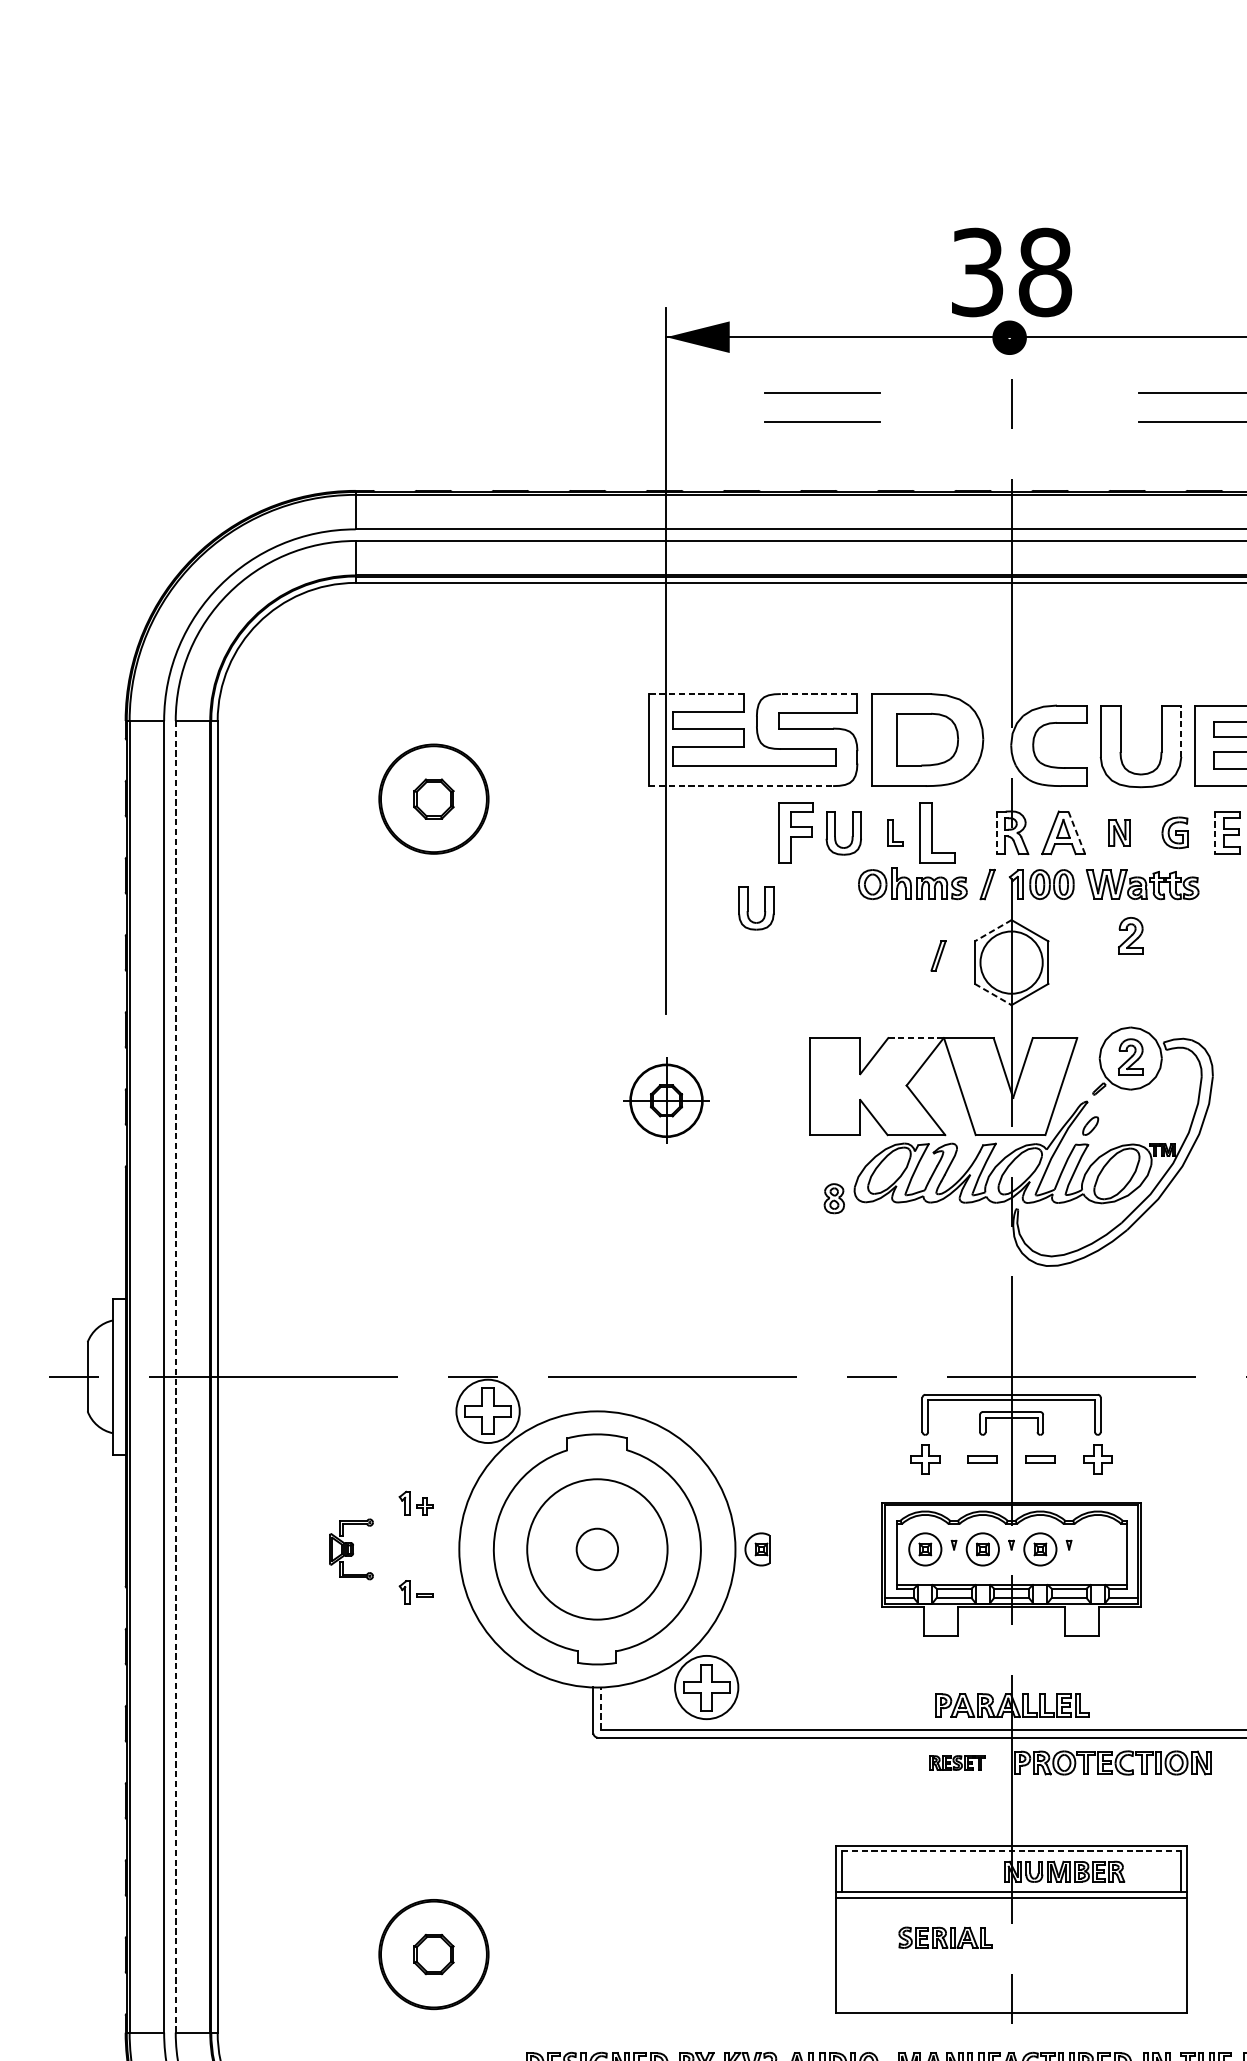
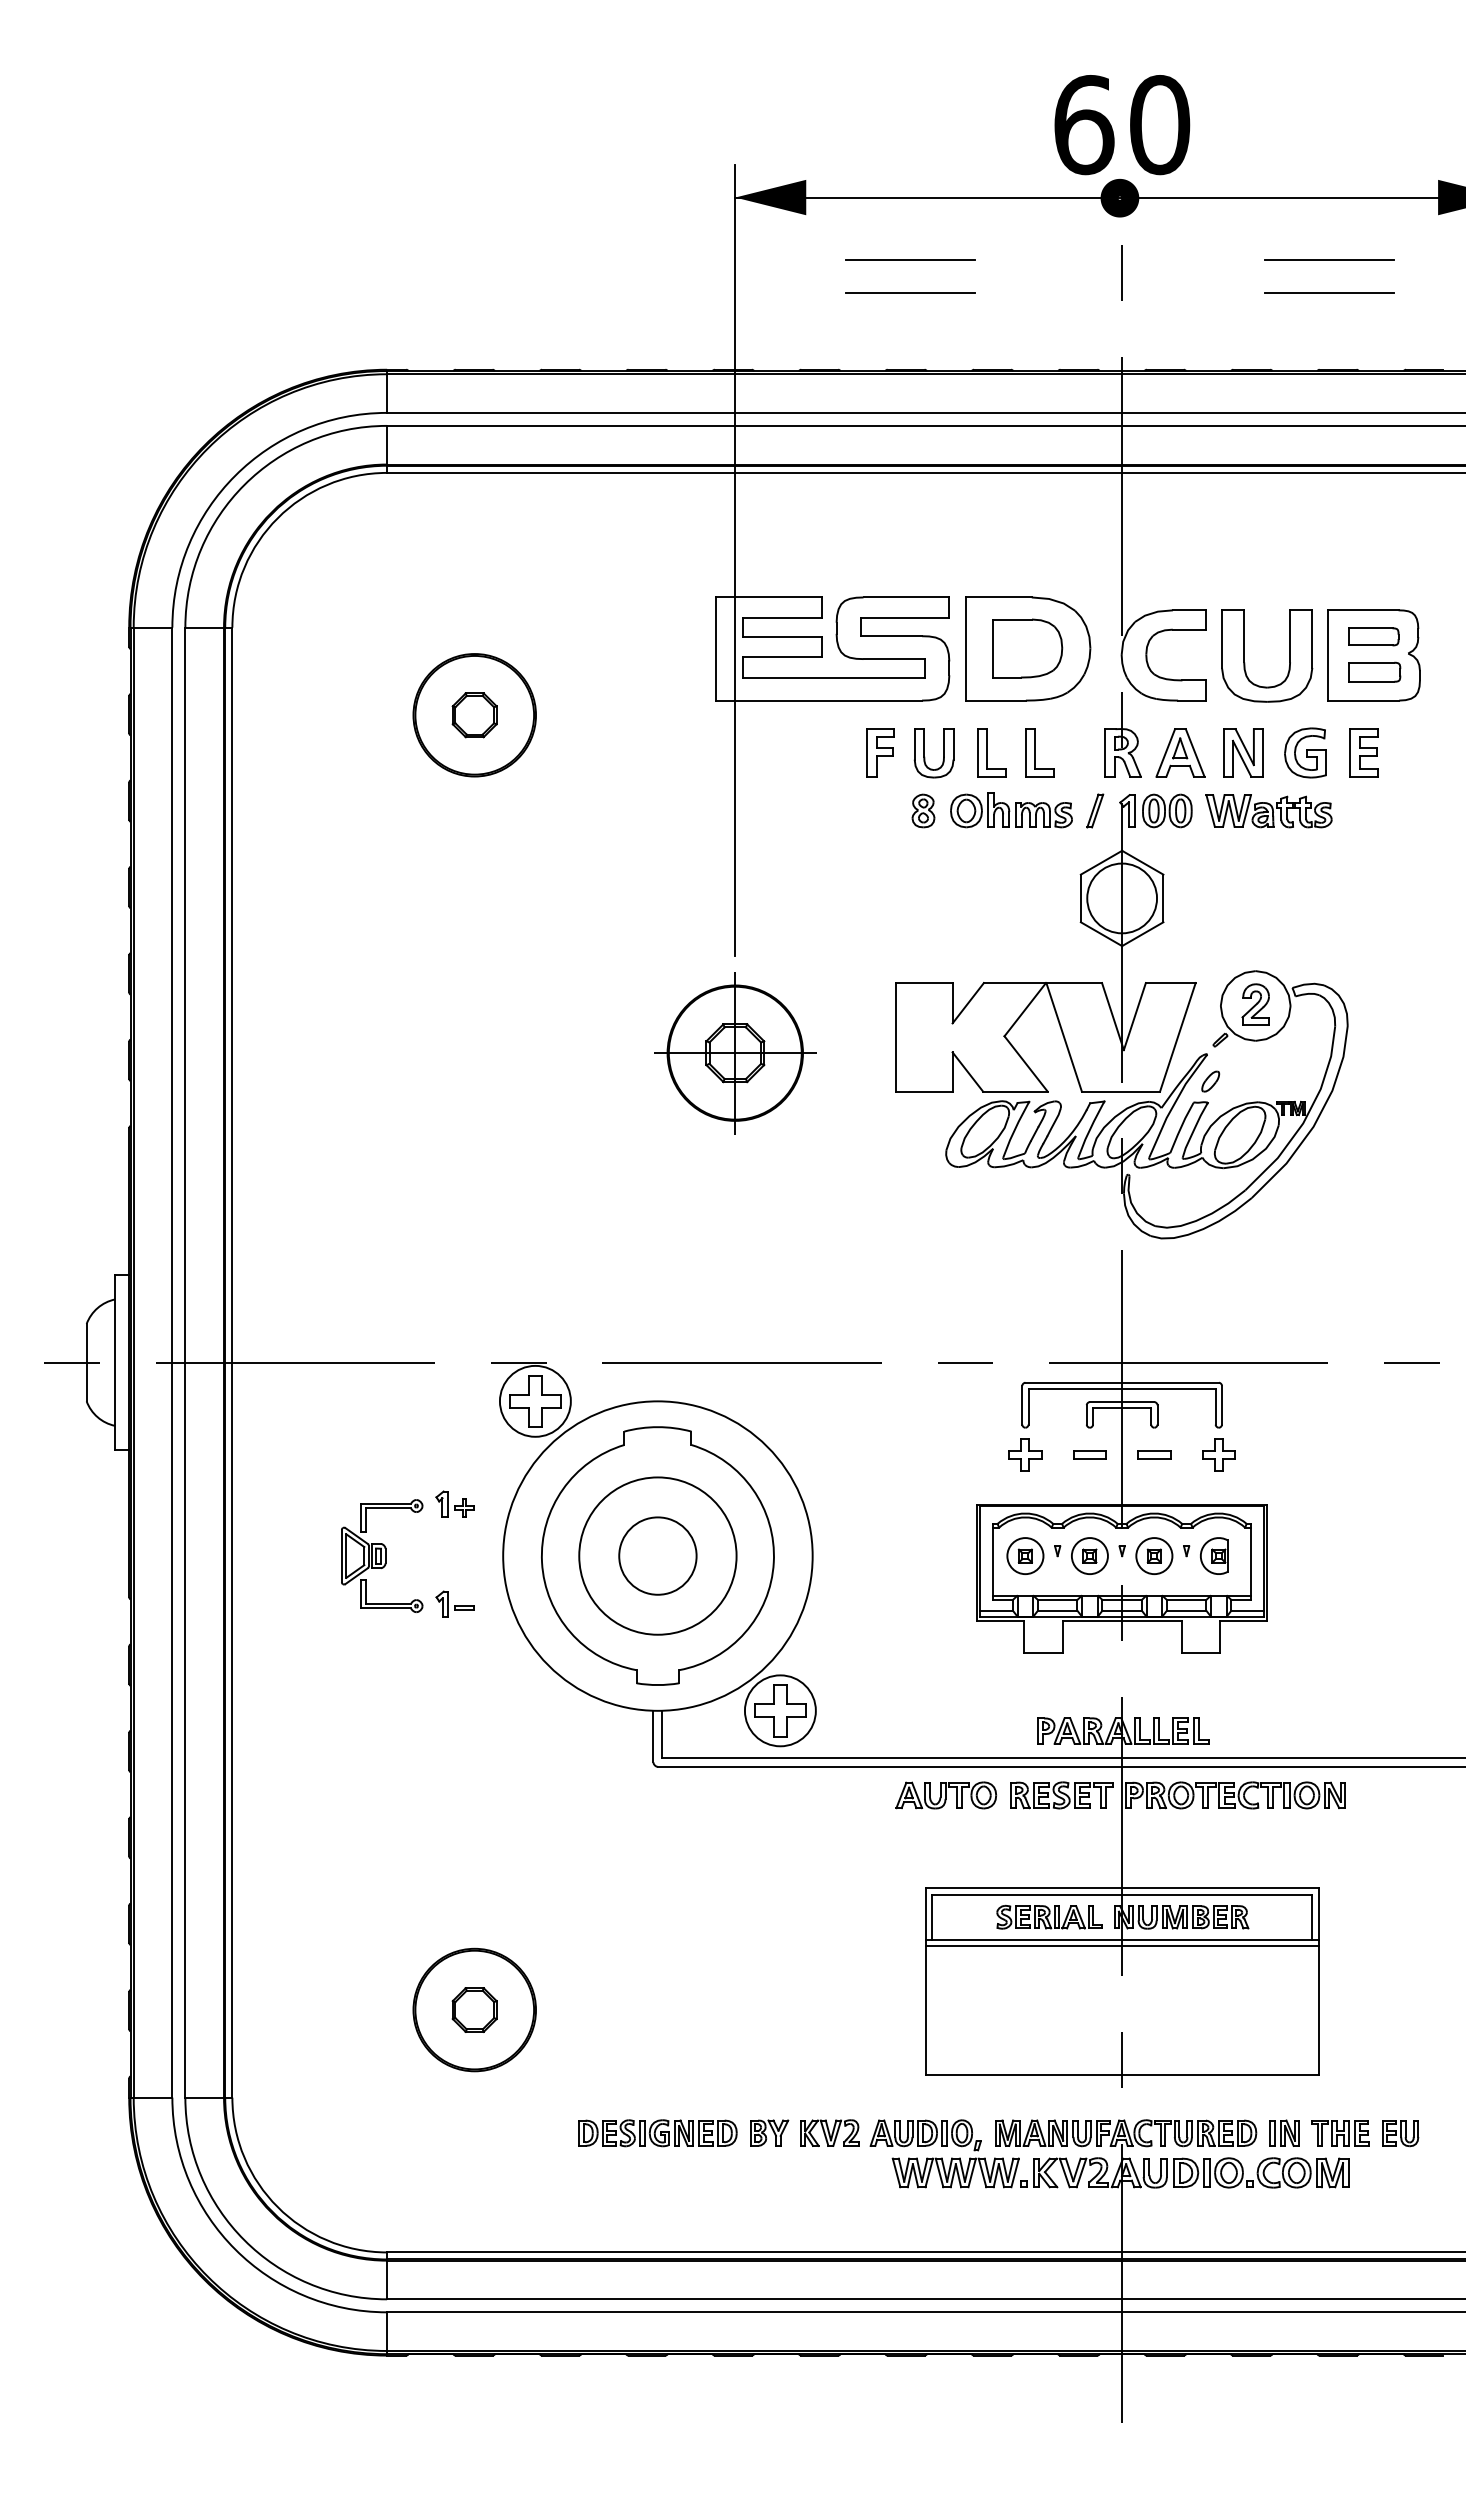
text: (1011, 272) -> (1122, 125), 38 -> 60
line: (696, 694) -> (768, 597), dashed -> solid
line: (819, 694) -> (906, 597), dashed -> solid
line: (1181, 731) -> (1312, 639), dashed -> solid
line: (741, 786) -> (819, 700), dashed -> solid
part: (795, 832) -> (880, 752), size x0.71
part: (895, 832) -> (991, 752), size x1.67
part: (937, 832) -> (1039, 752), size x0.71
part: (1119, 832) -> (1243, 752), size x1.67
part: (1175, 832) -> (1305, 752), size x1.43
line: (996, 833) -> (1105, 753), dashed -> solid
line: (1077, 833) -> (1195, 753), dashed -> solid
line: (1215, 833) -> (1350, 753), dashed -> solid
part: (748, 911) -> (827, 841), removed
line: (993, 930) -> (1101, 862), dashed -> solid
part: (1130, 935) -> (1255, 868), removed
part: (938, 955) -> (1040, 890), removed
line: (993, 994) -> (1101, 934), dashed -> solid
line: (915, 1038) -> (1014, 983), dashed -> solid
part: (666, 1100) -> (735, 1053), size x1.67
part: (834, 1198) -> (923, 810), moved
line: (175, 1376) -> (185, 1362), dashed -> solid
part: (351, 1548) -> (382, 1555), size x1.67
circle: (597, 1548) -> (657, 1555), size x1.67
part: (757, 1548) -> (1214, 1555), moved
line: (601, 1708) -> (662, 1734), dashed -> solid
part: (854, 1763) -> (946, 1795), added
part: (957, 1763) -> (1061, 1795), size x1.67
line: (1011, 1851) -> (1122, 1894), dashed -> solid
part: (945, 1937) -> (1049, 1916), moved

